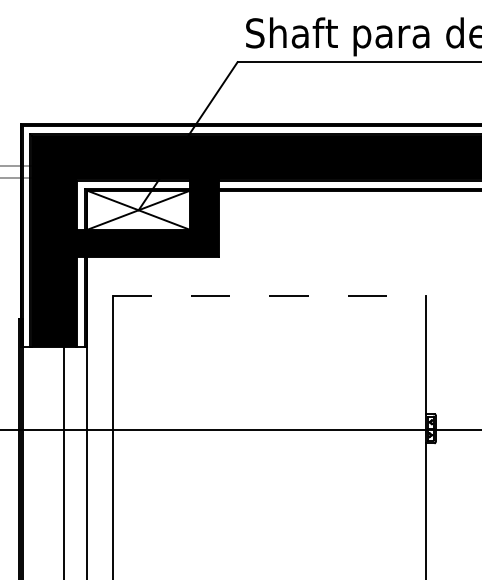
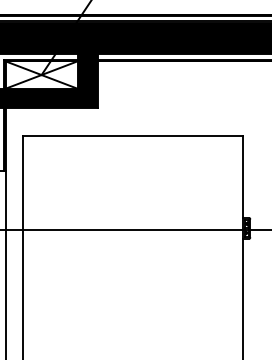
line: (269, 296) -> (133, 135), dashed -> solid

